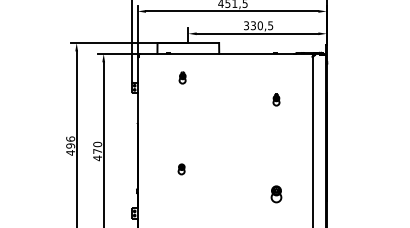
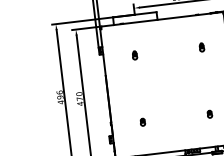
part: (182, 77) -> (134, 55), moved
part: (181, 169) -> (142, 122), moved
part: (276, 194) -> (209, 114), size x0.62

